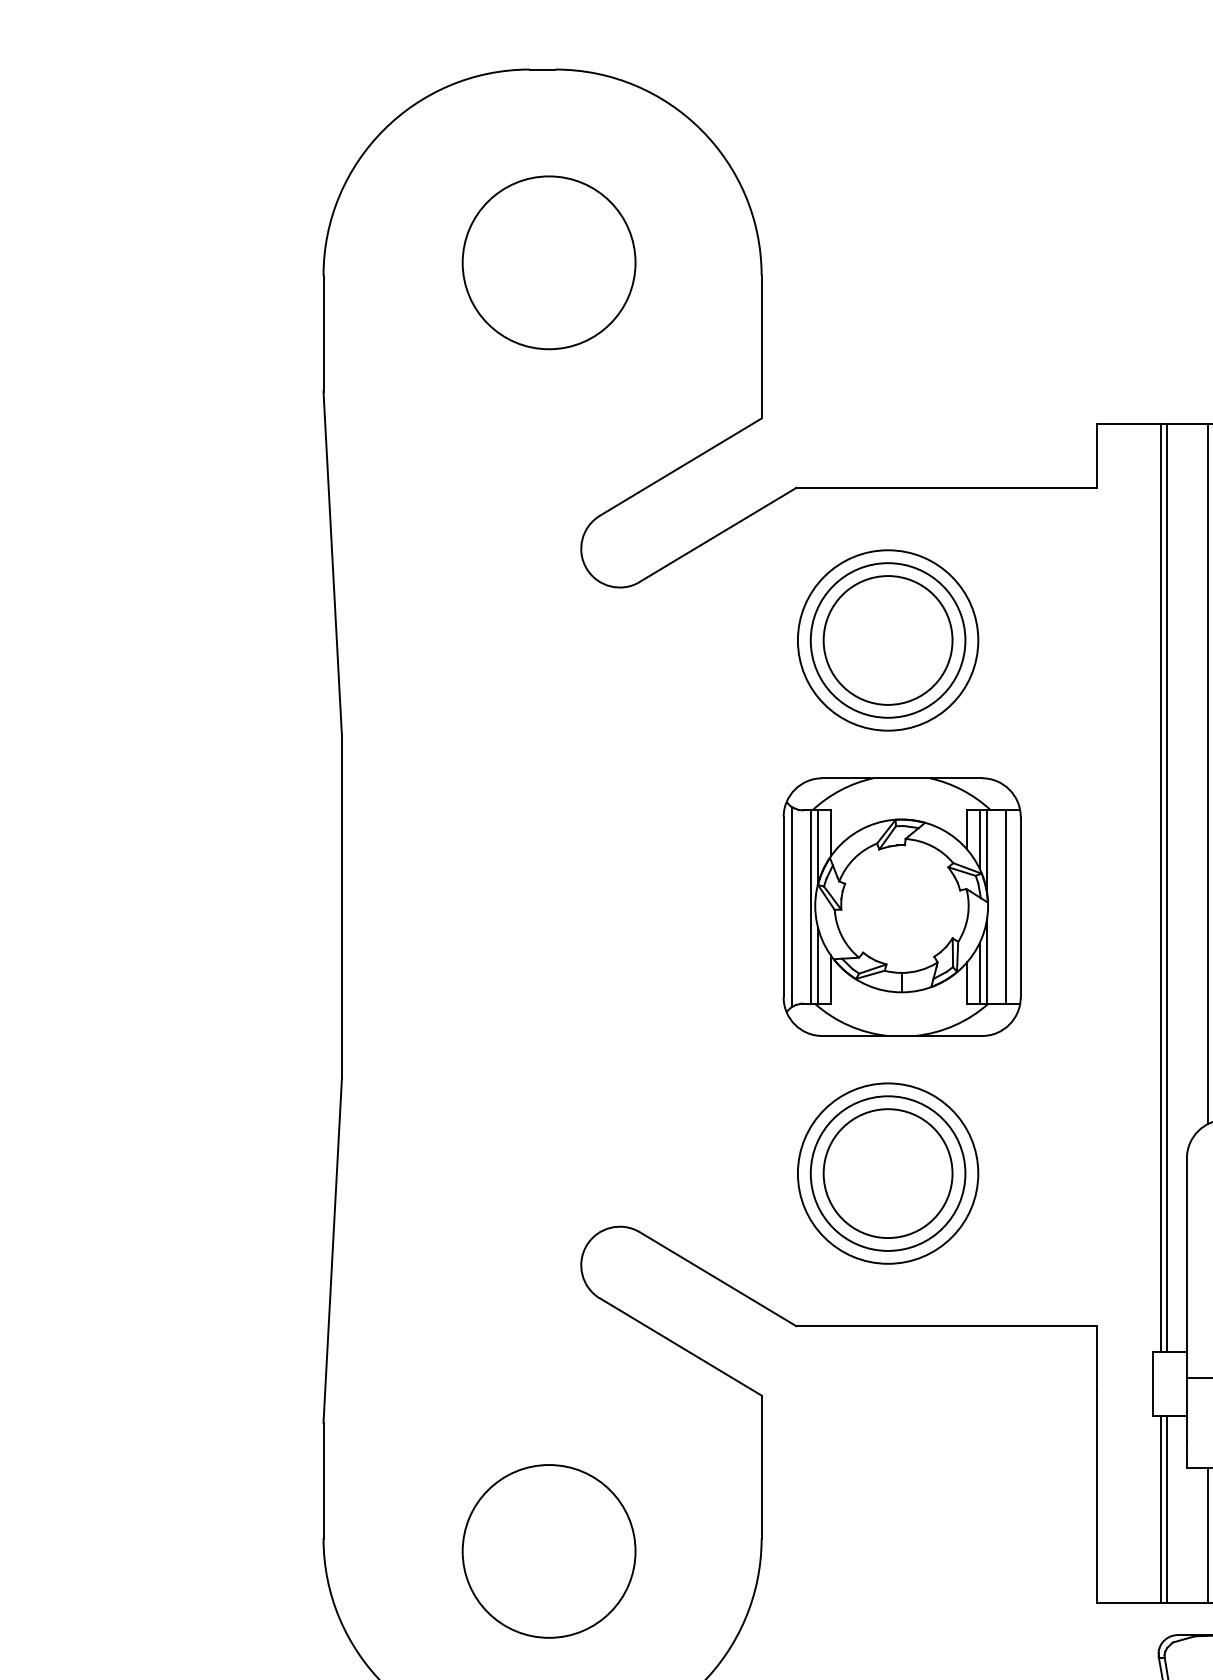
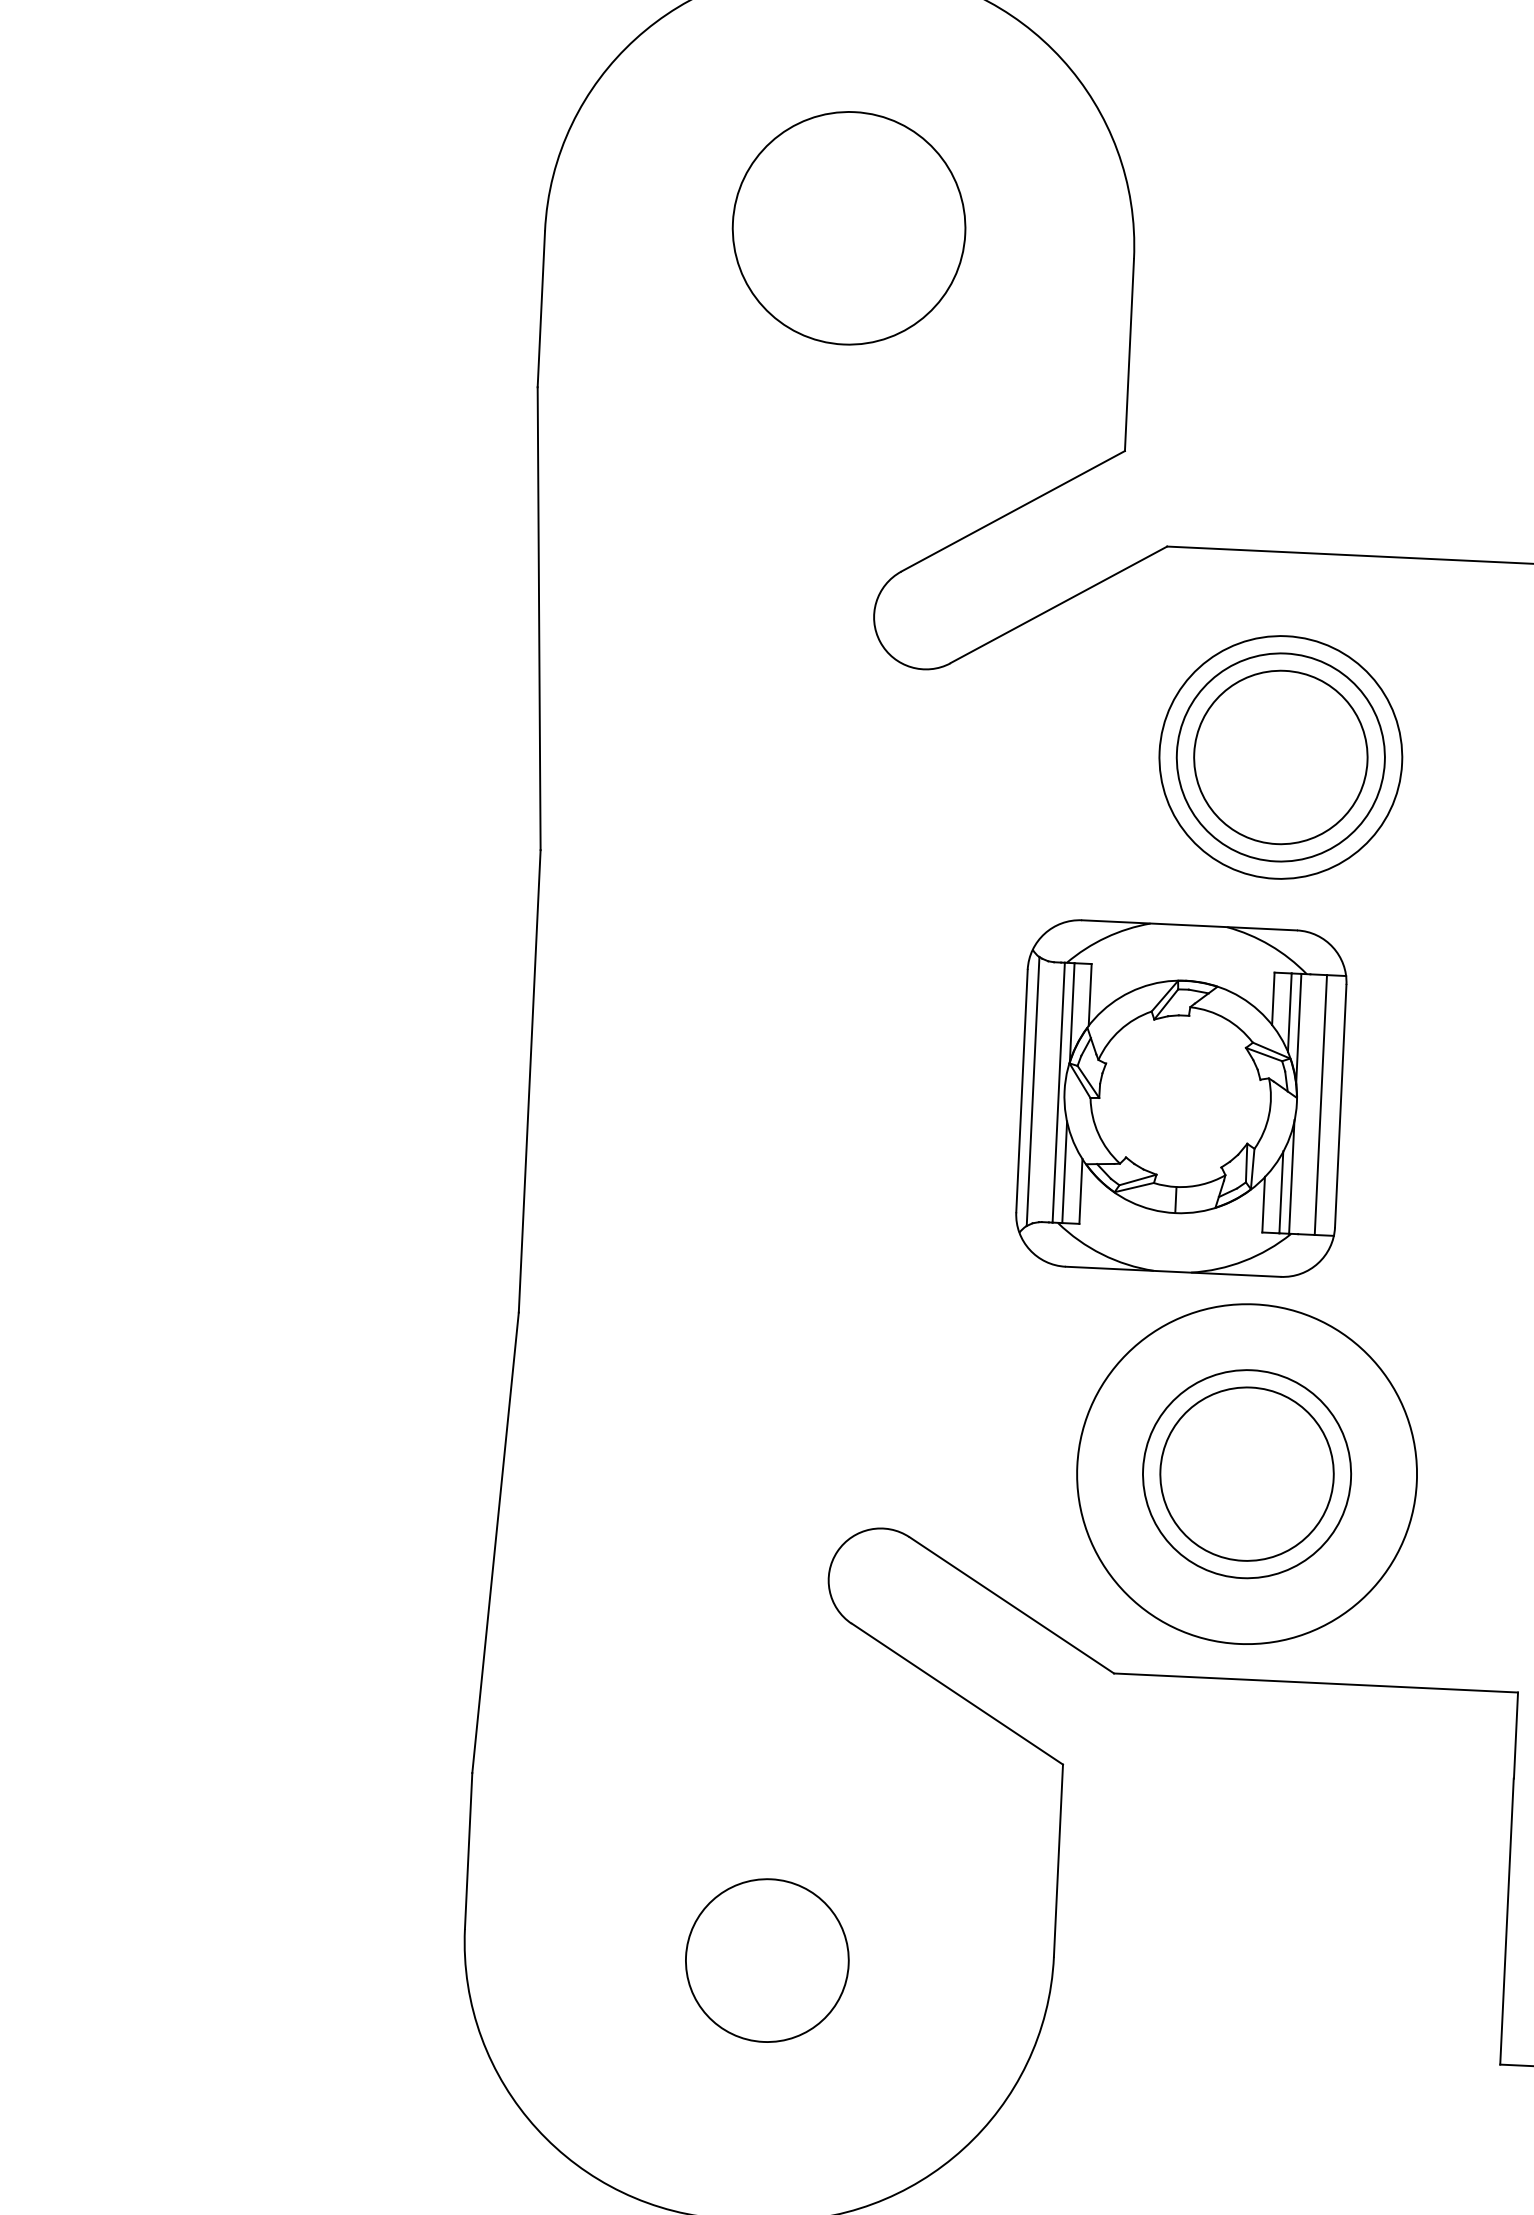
part: (901, 906) -> (1180, 1097), moved
circle: (887, 1173) -> (1246, 1473), size x1.4
circle: (548, 1551) -> (766, 1960), size x0.7

